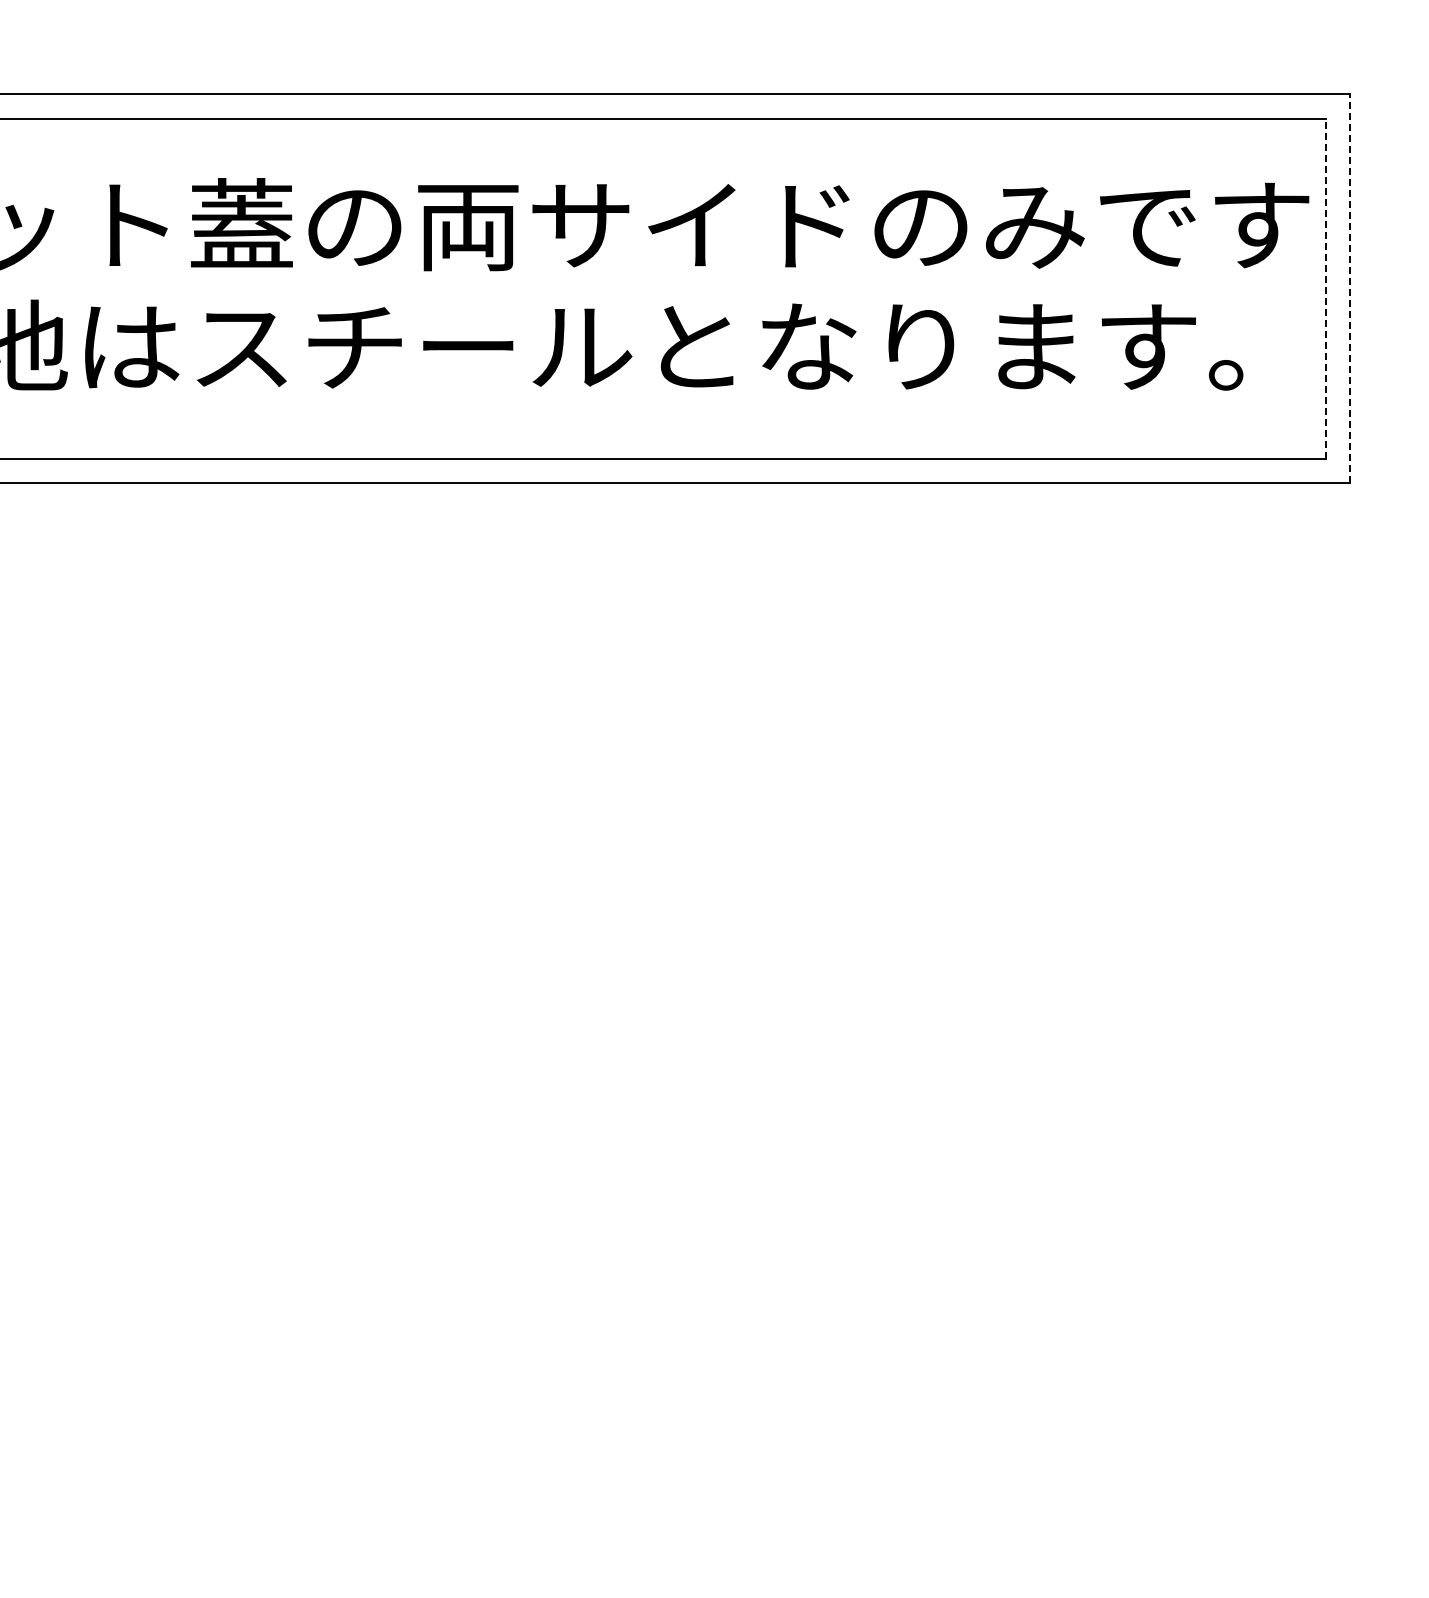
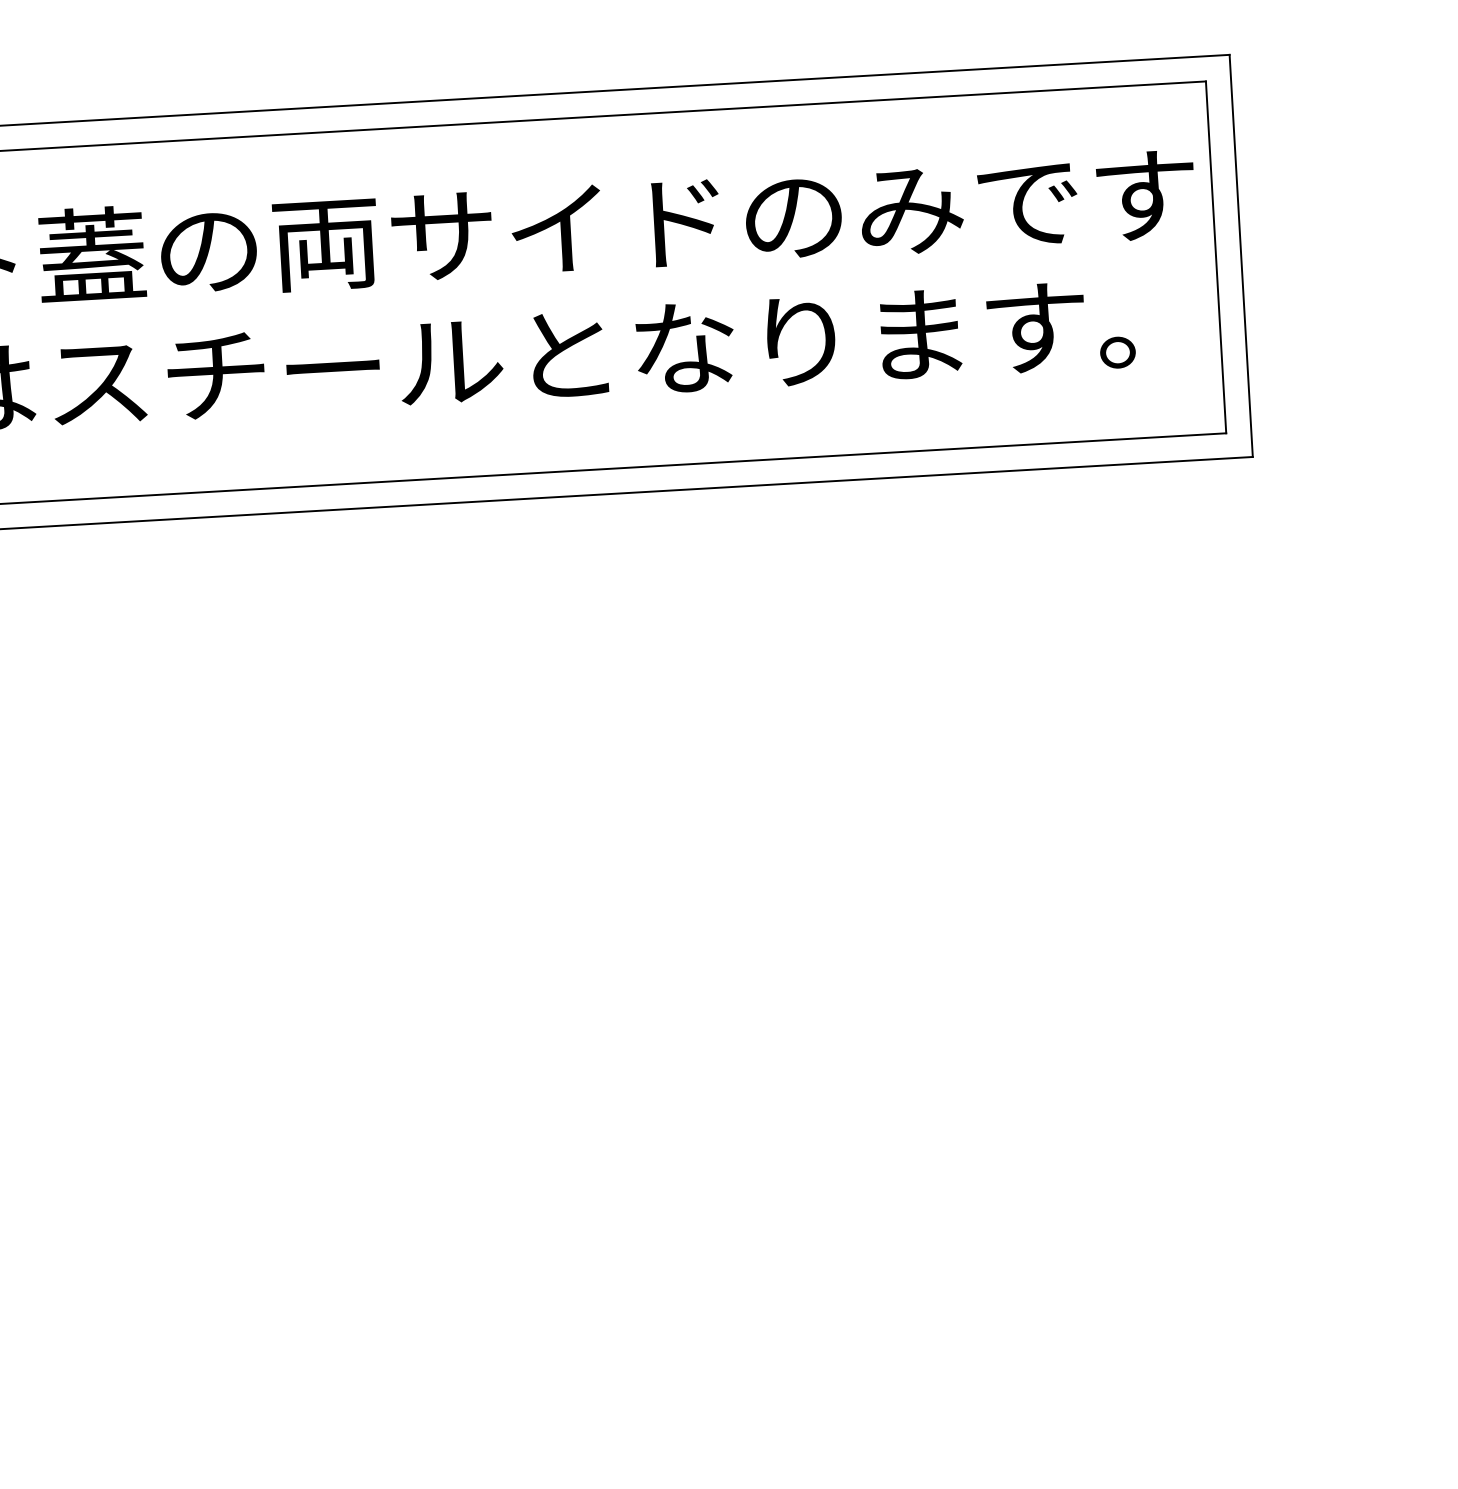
line: (1326, 288) -> (1216, 256), dashed -> solid
line: (1350, 288) -> (1241, 255), dashed -> solid

